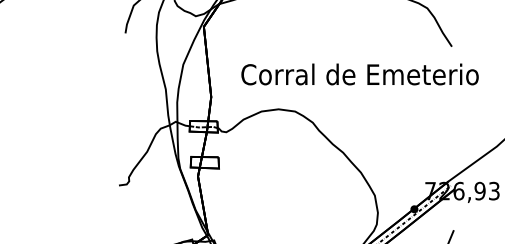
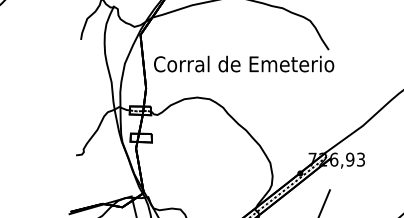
text: (360, 73) -> (244, 63), moved

